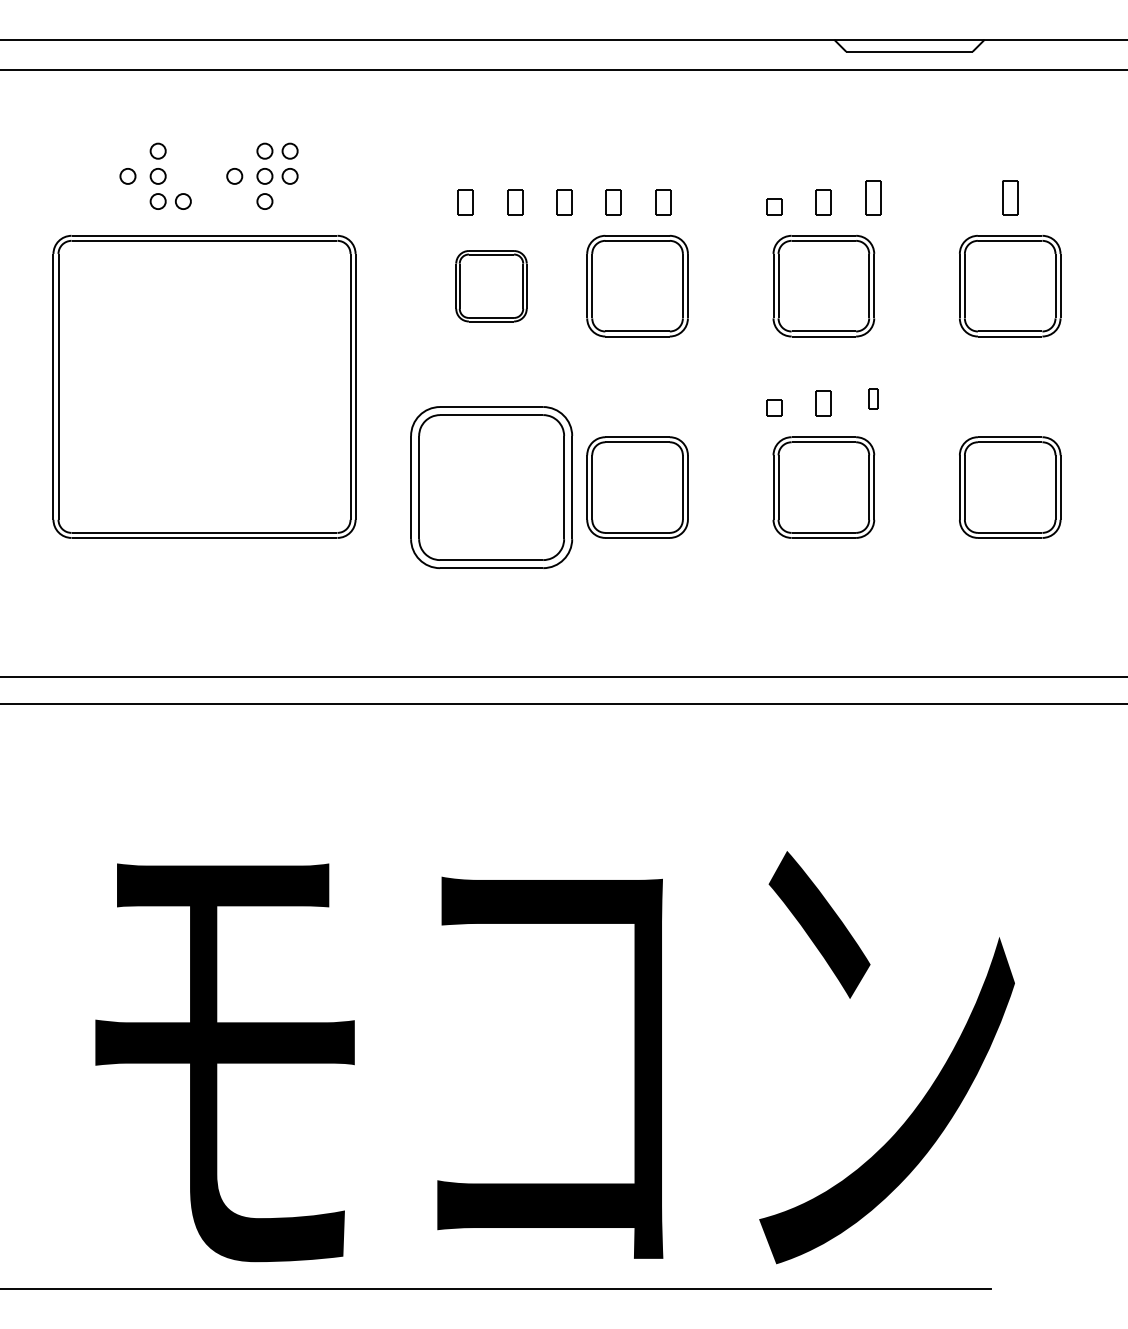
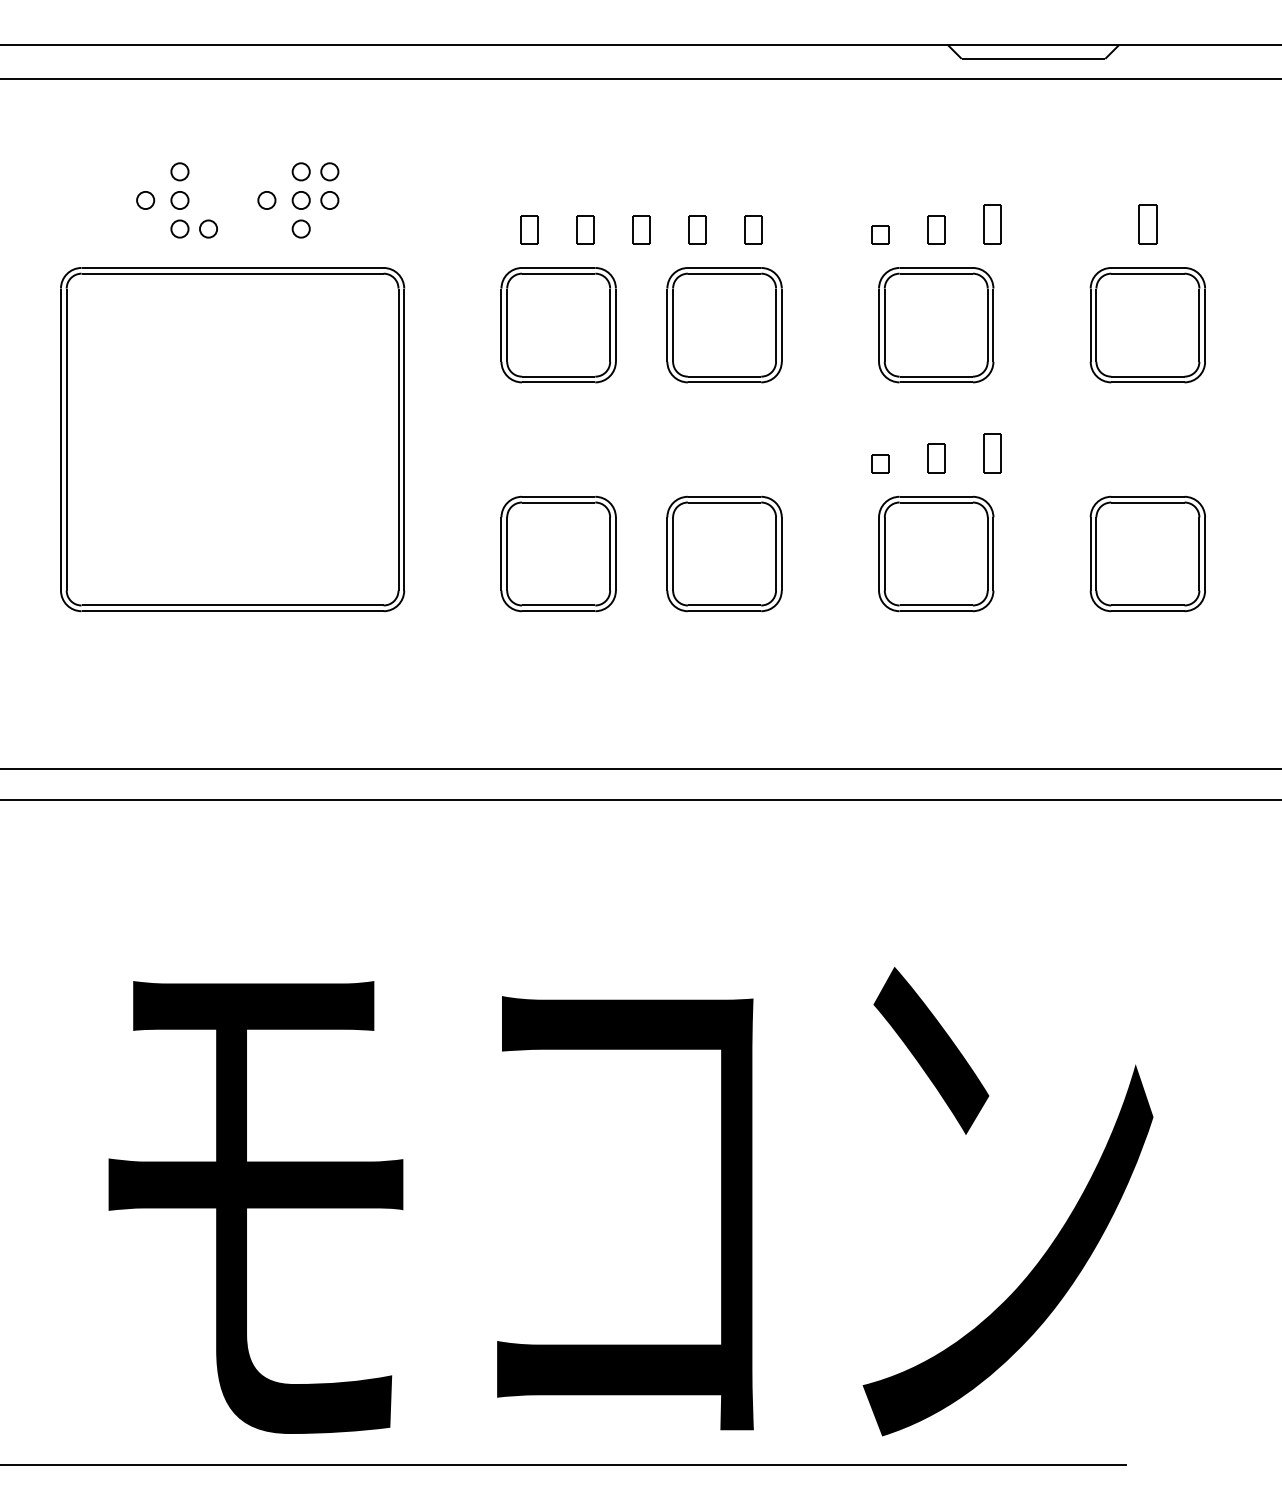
part: (491, 286) -> (558, 325), size x1.43
part: (873, 399) -> (992, 453), size x1.67
part: (491, 487) -> (558, 553), size x0.62

